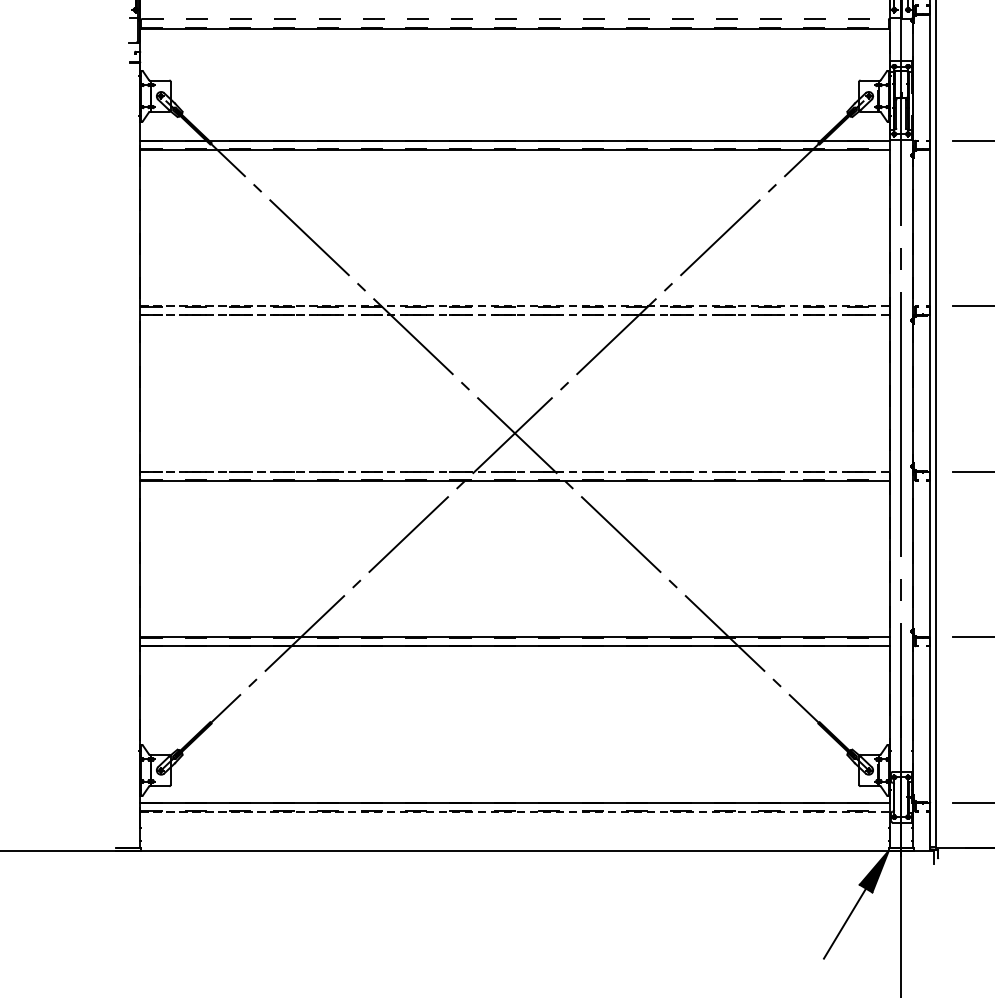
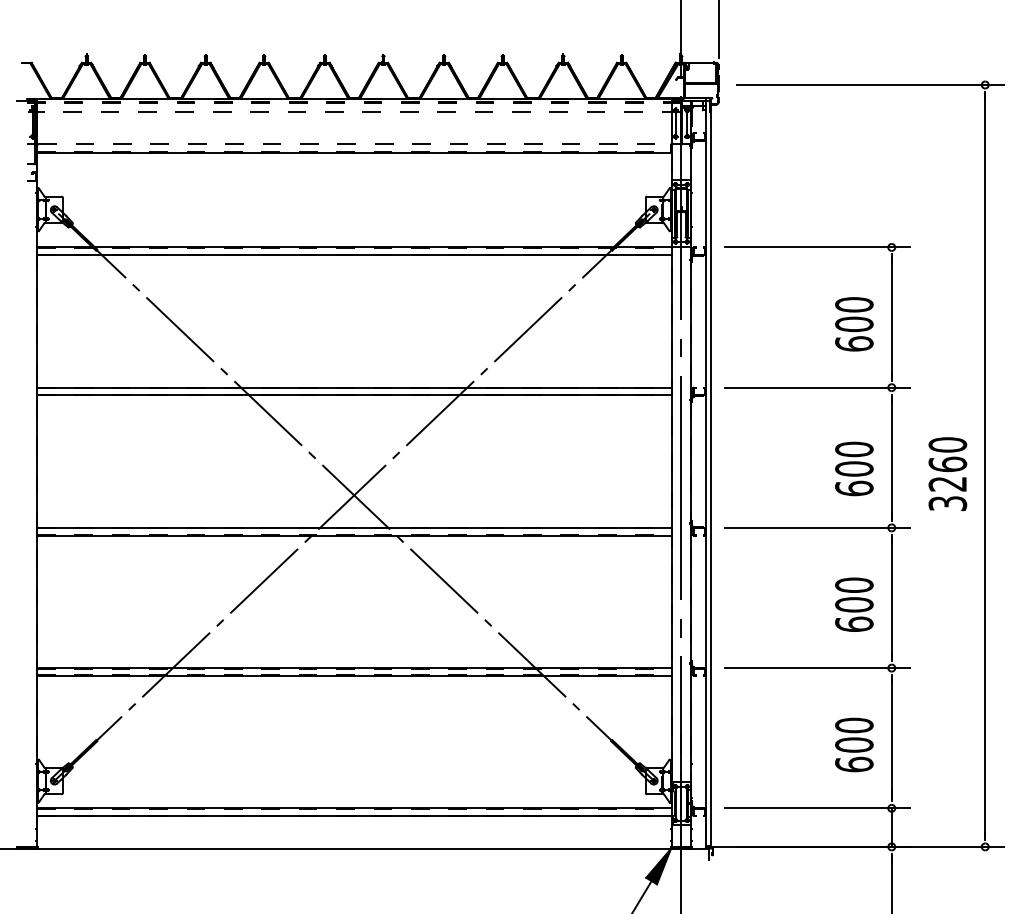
line: (515, 305) -> (354, 387), dashed -> solid
line: (515, 315) -> (354, 395), dashed -> solid
line: (515, 471) -> (354, 527), dashed -> solid
line: (515, 812) -> (354, 816), dashed -> solid

